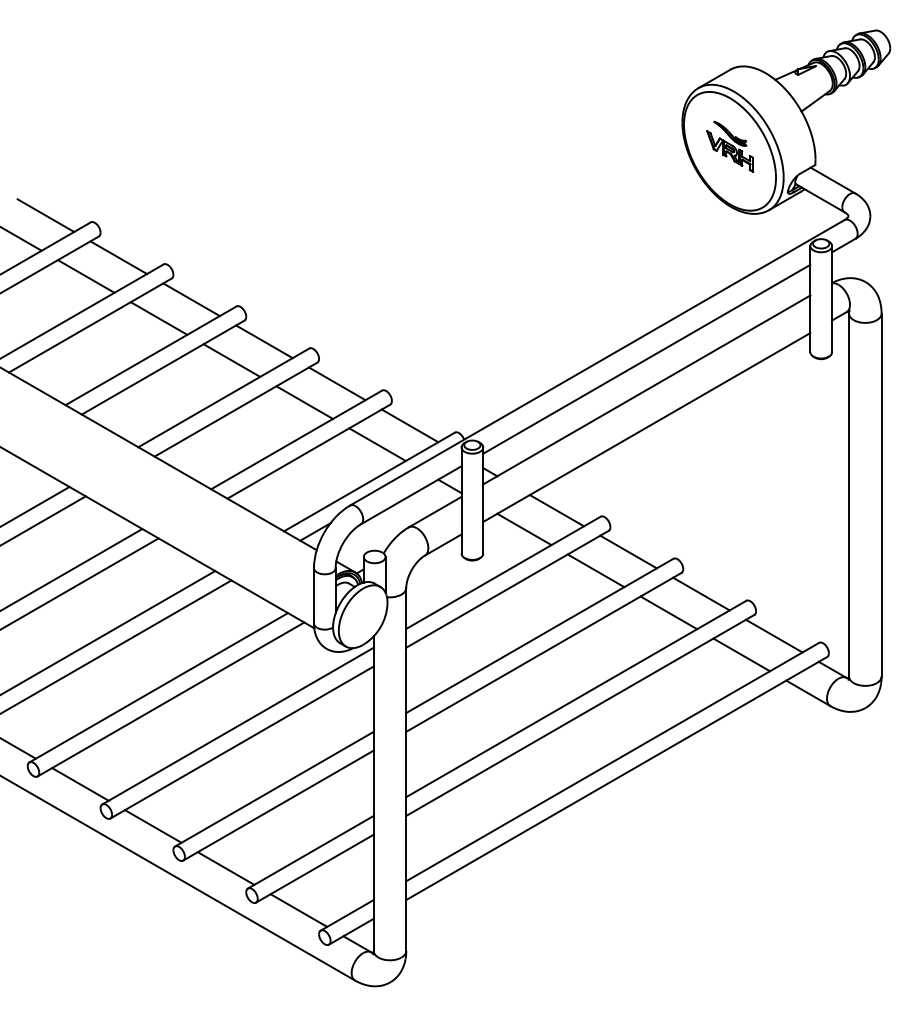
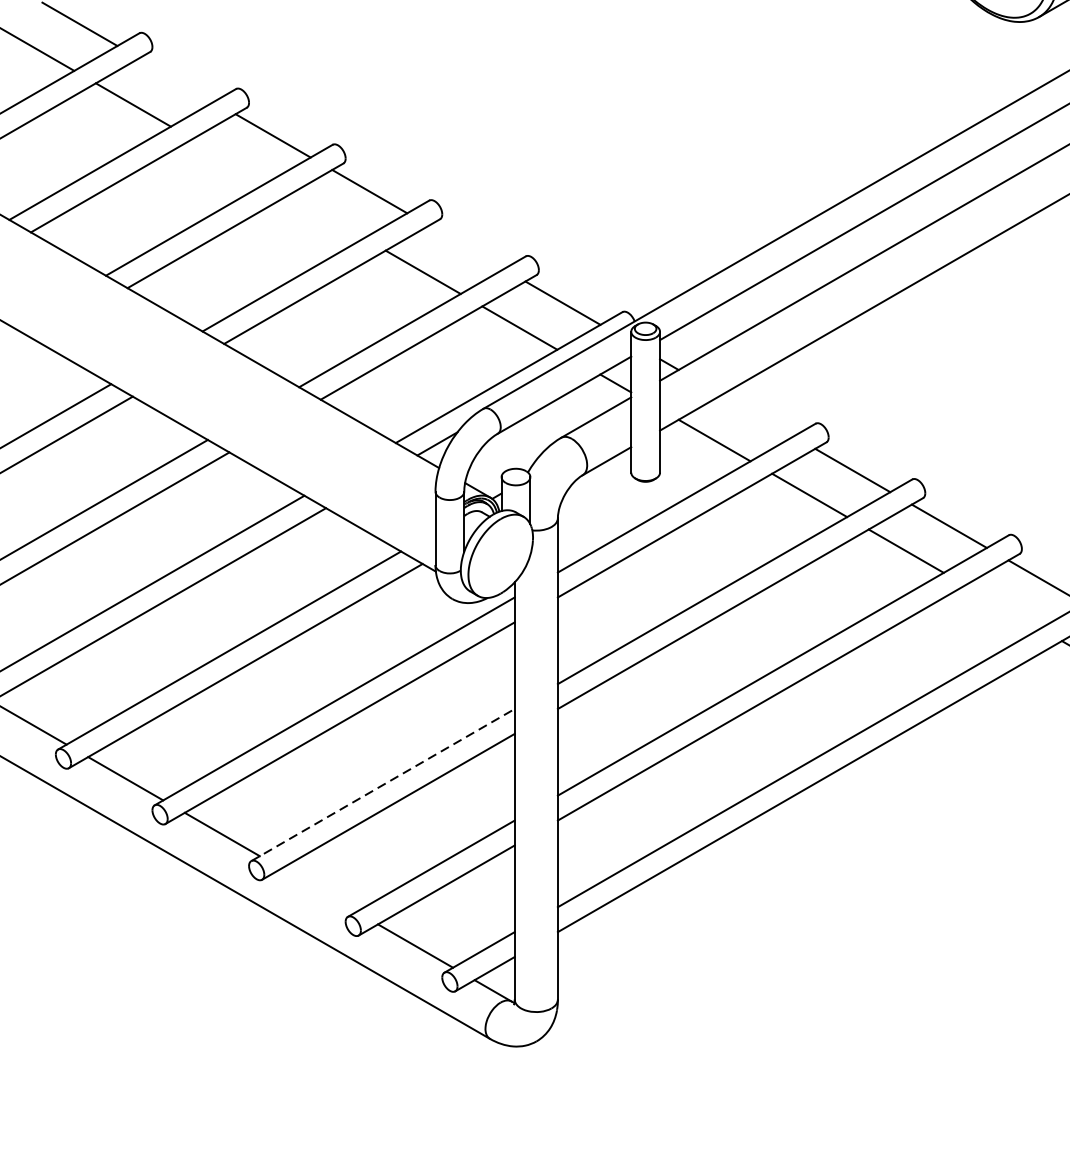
line: (118, 257) -> (176, 79), removed
line: (158, 318) -> (229, 160), removed
line: (231, 360) -> (326, 216), removed
line: (336, 383) -> (465, 246), removed
line: (556, 510) -> (757, 415), removed
line: (741, 654) -> (1002, 606), removed
line: (274, 789) -> (383, 785), solid -> dashed
line: (225, 868) -> (318, 890), removed

